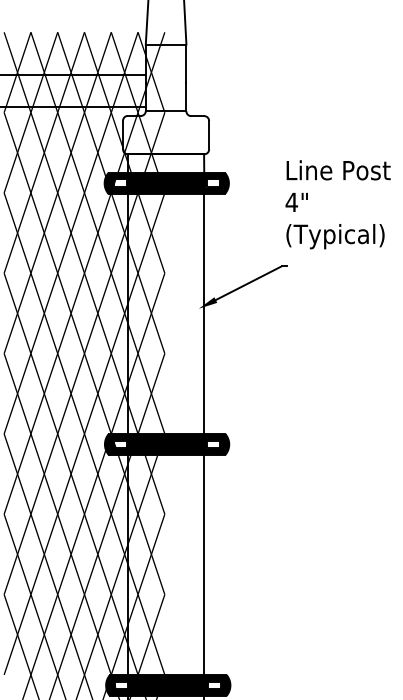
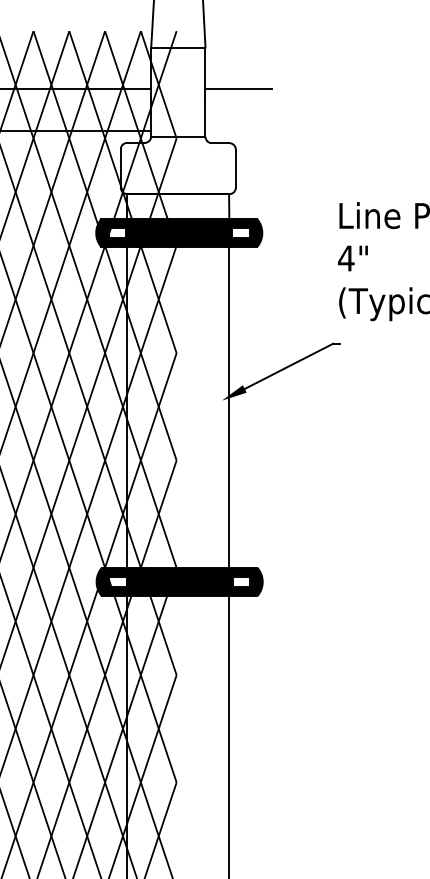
line: (210, 75) -> (237, 88), added

